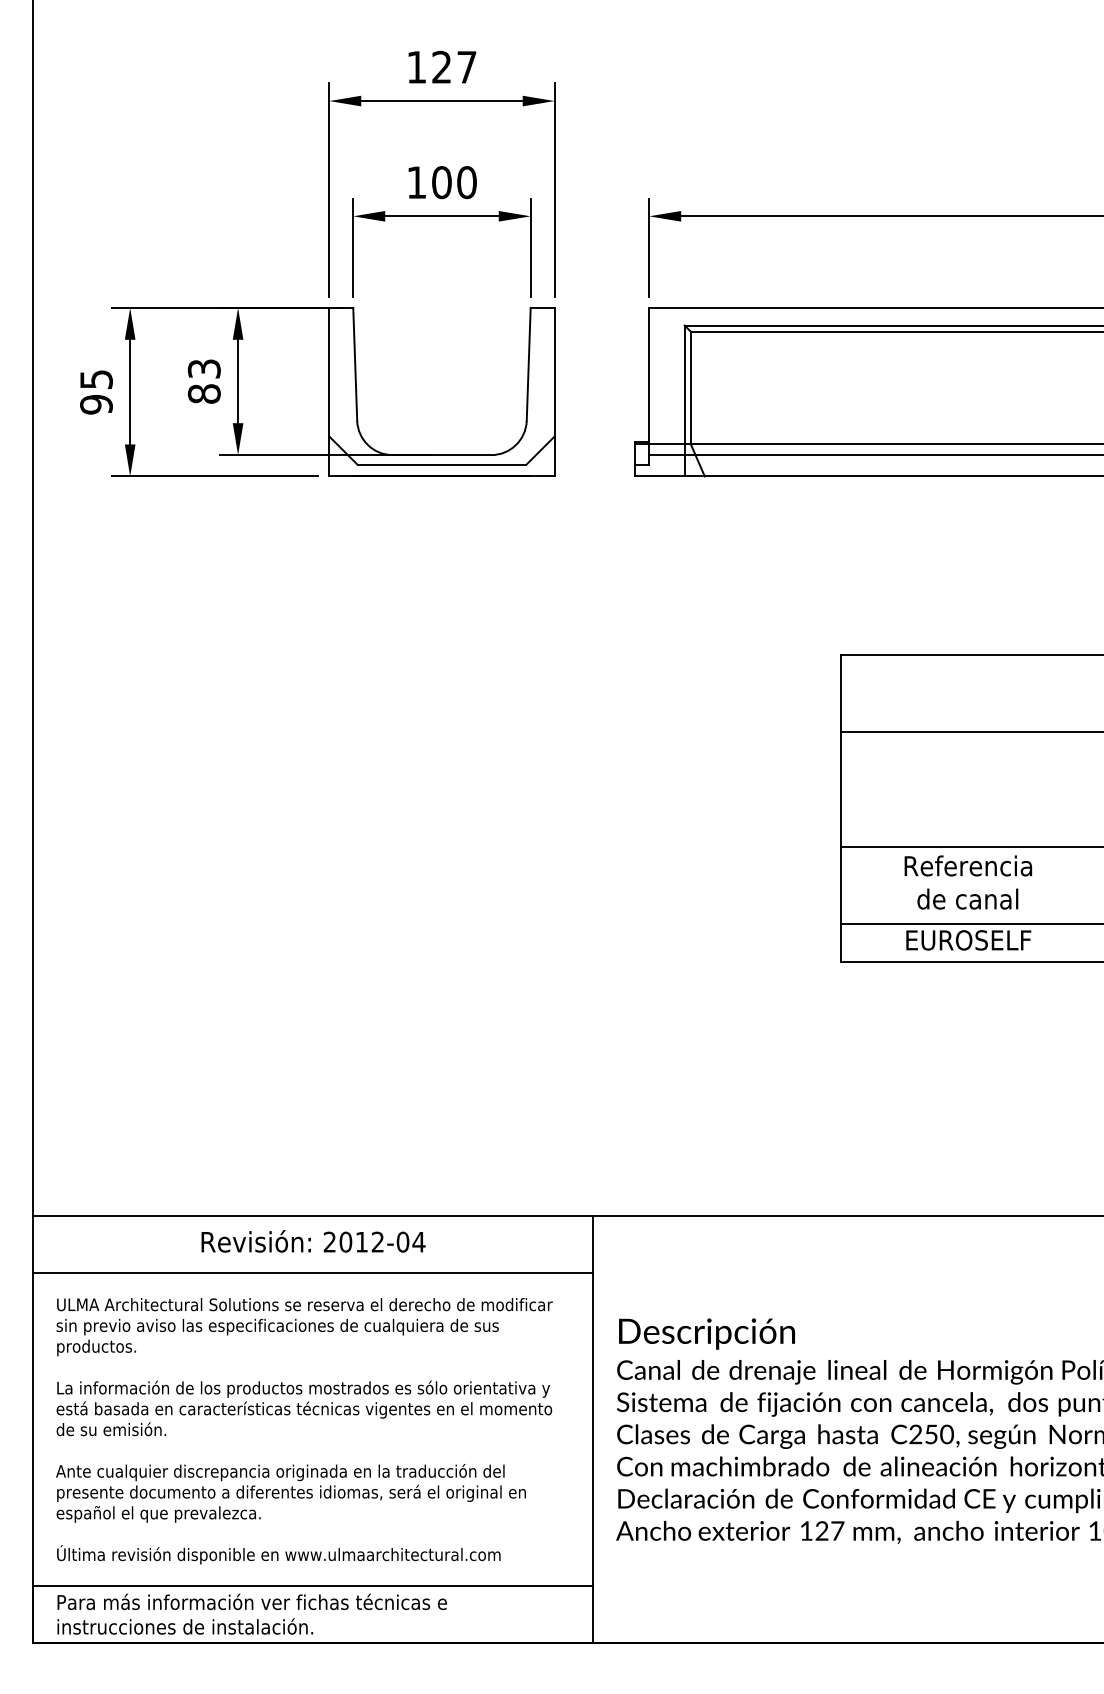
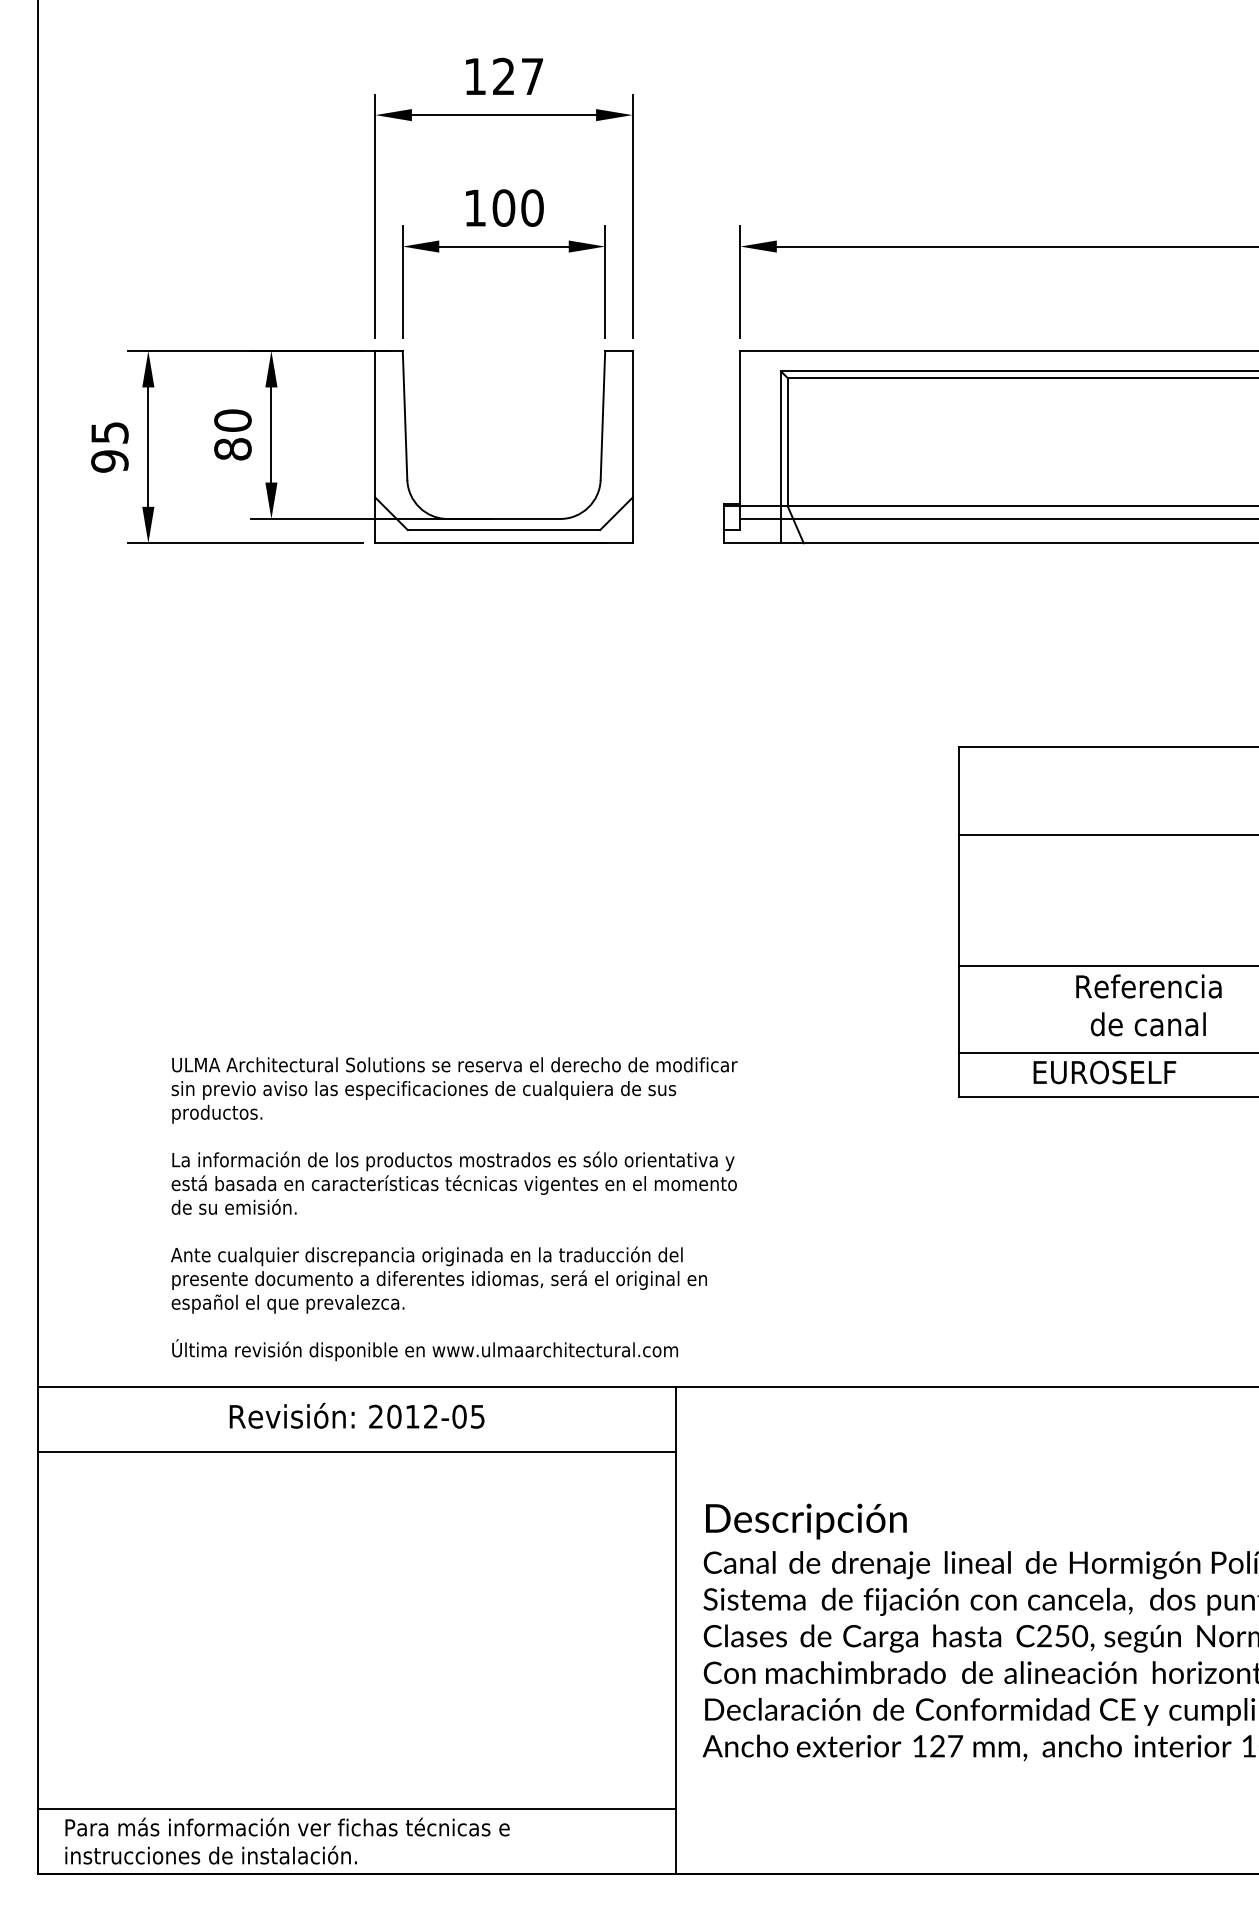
text: (203, 368) -> (231, 420), 83 -> 80
text: (968, 882) -> (1149, 1005), moved
text: (418, 1242) -> (477, 1417), 2012-04 -> 2012-05
text: (304, 1431) -> (454, 1209), moved

